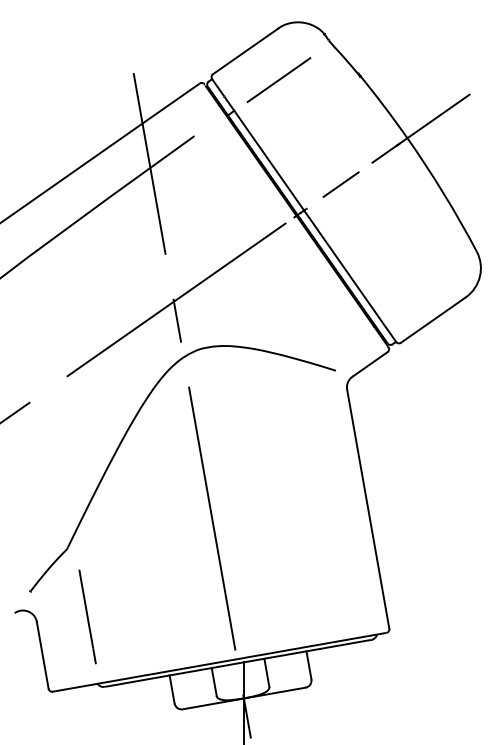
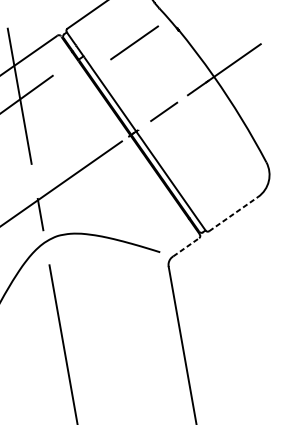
line: (278, 80) -> (134, 43), moved
line: (433, 320) -> (233, 214), solid -> dashed
line: (370, 363) -> (186, 246), solid -> dashed

